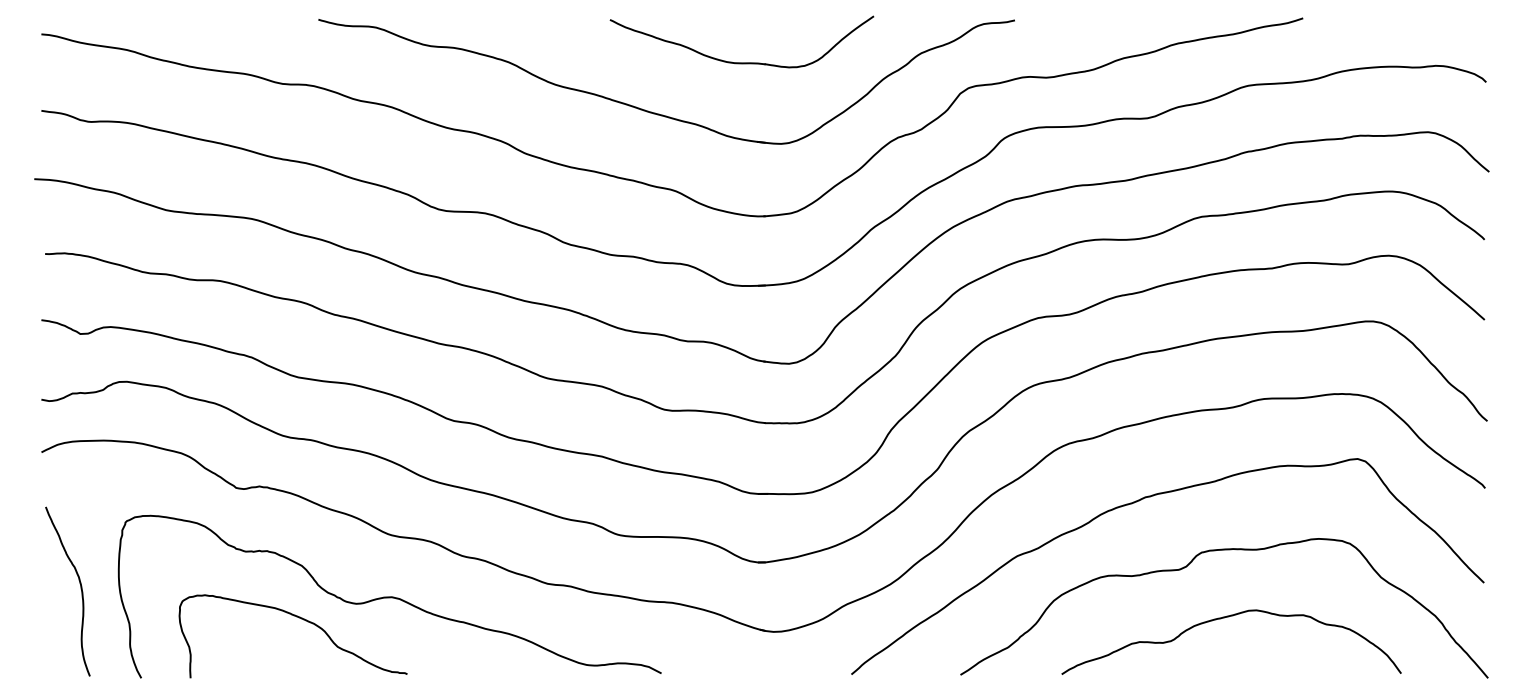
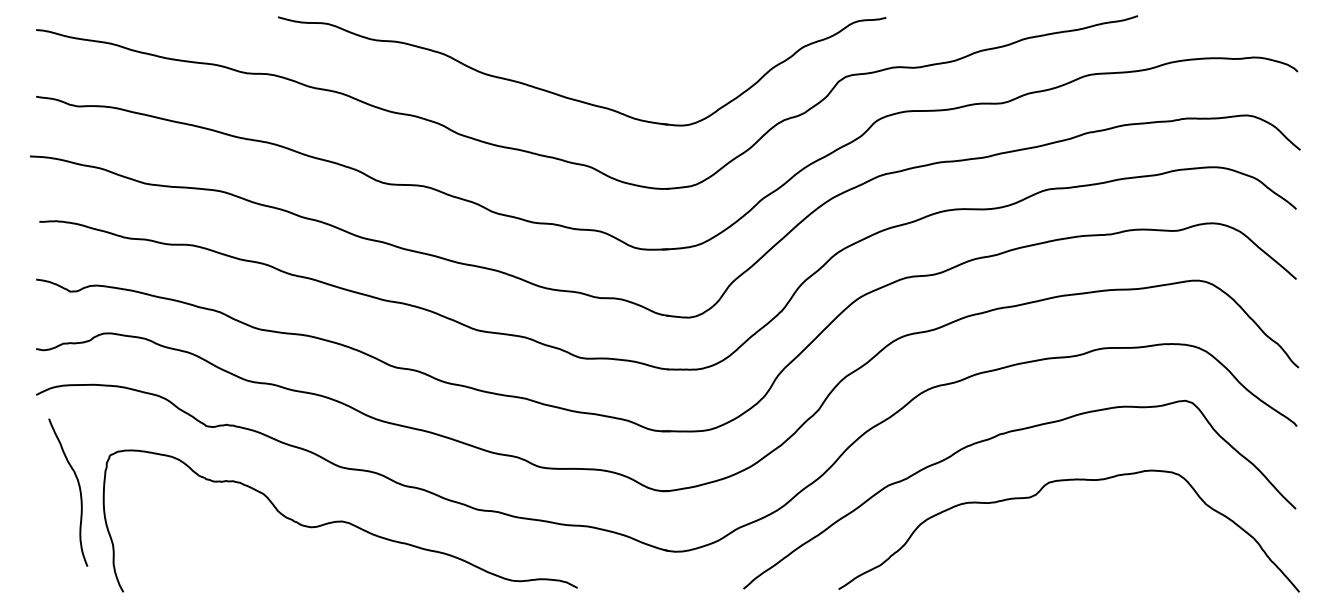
part: (741, 62) -> (647, 54), removed
curve: (80, 591) -> (79, 492), moved
curve: (299, 618) -> (261, 540), removed
curve: (1223, 618) -> (1068, 540), removed

